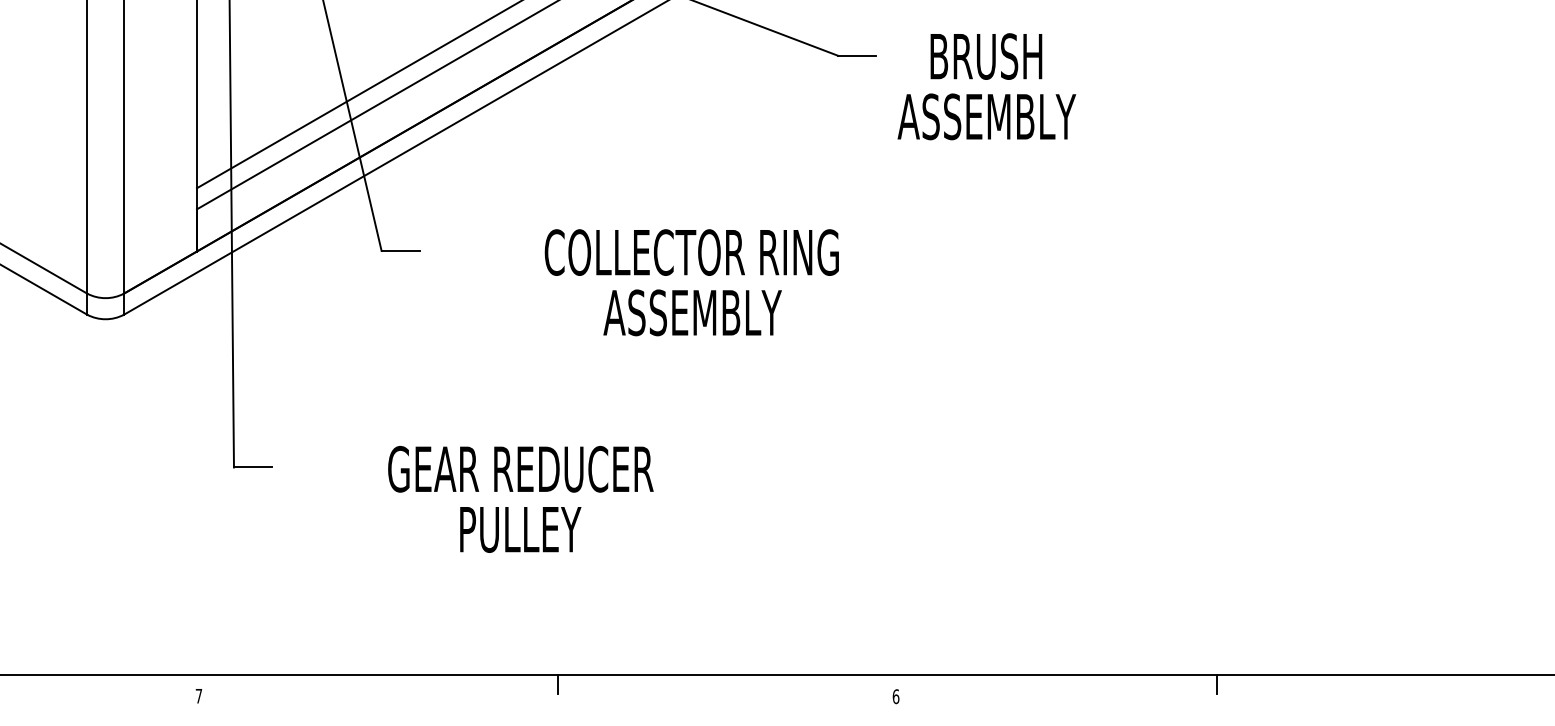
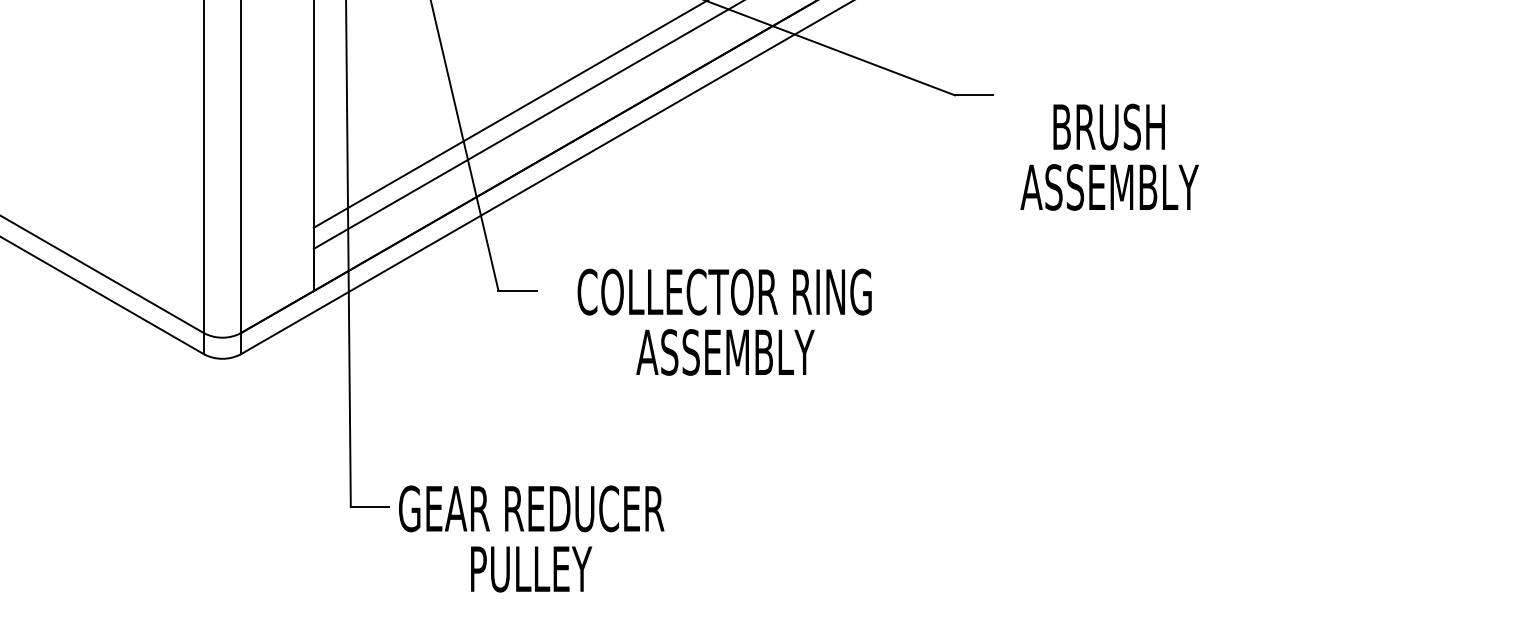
text: (986, 86) -> (1109, 157), moved
text: (691, 282) -> (724, 322), moved
text: (520, 499) -> (531, 539), moved

